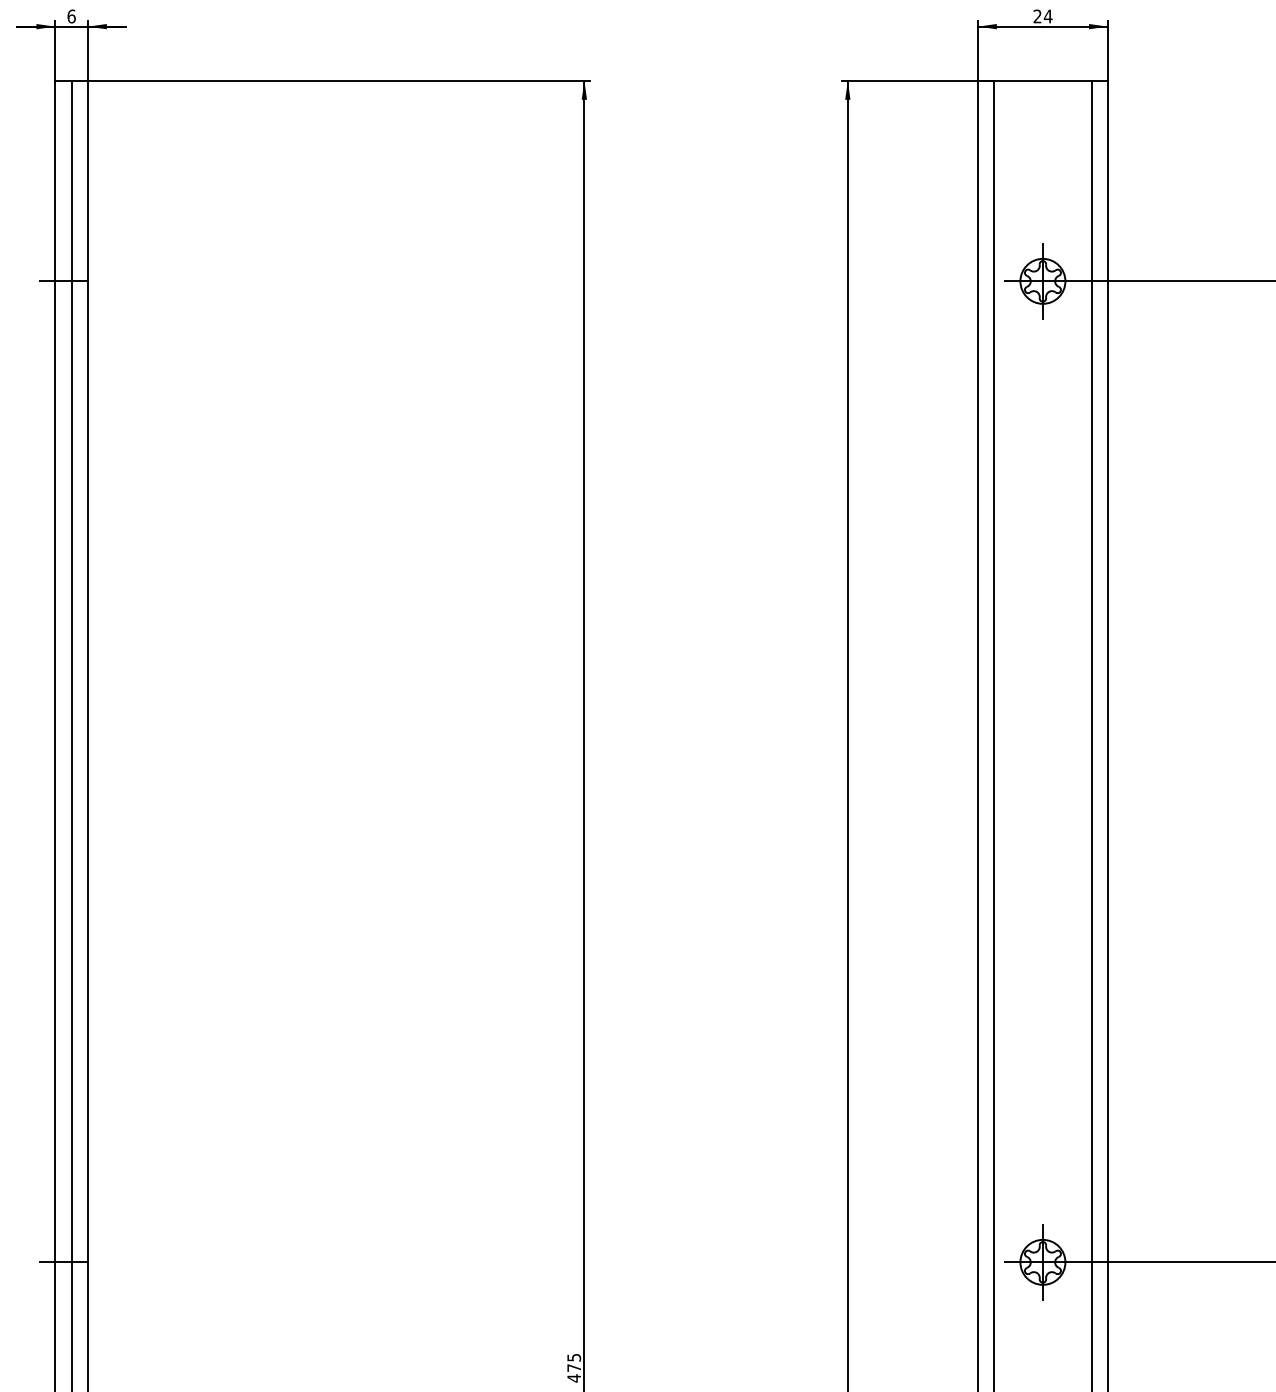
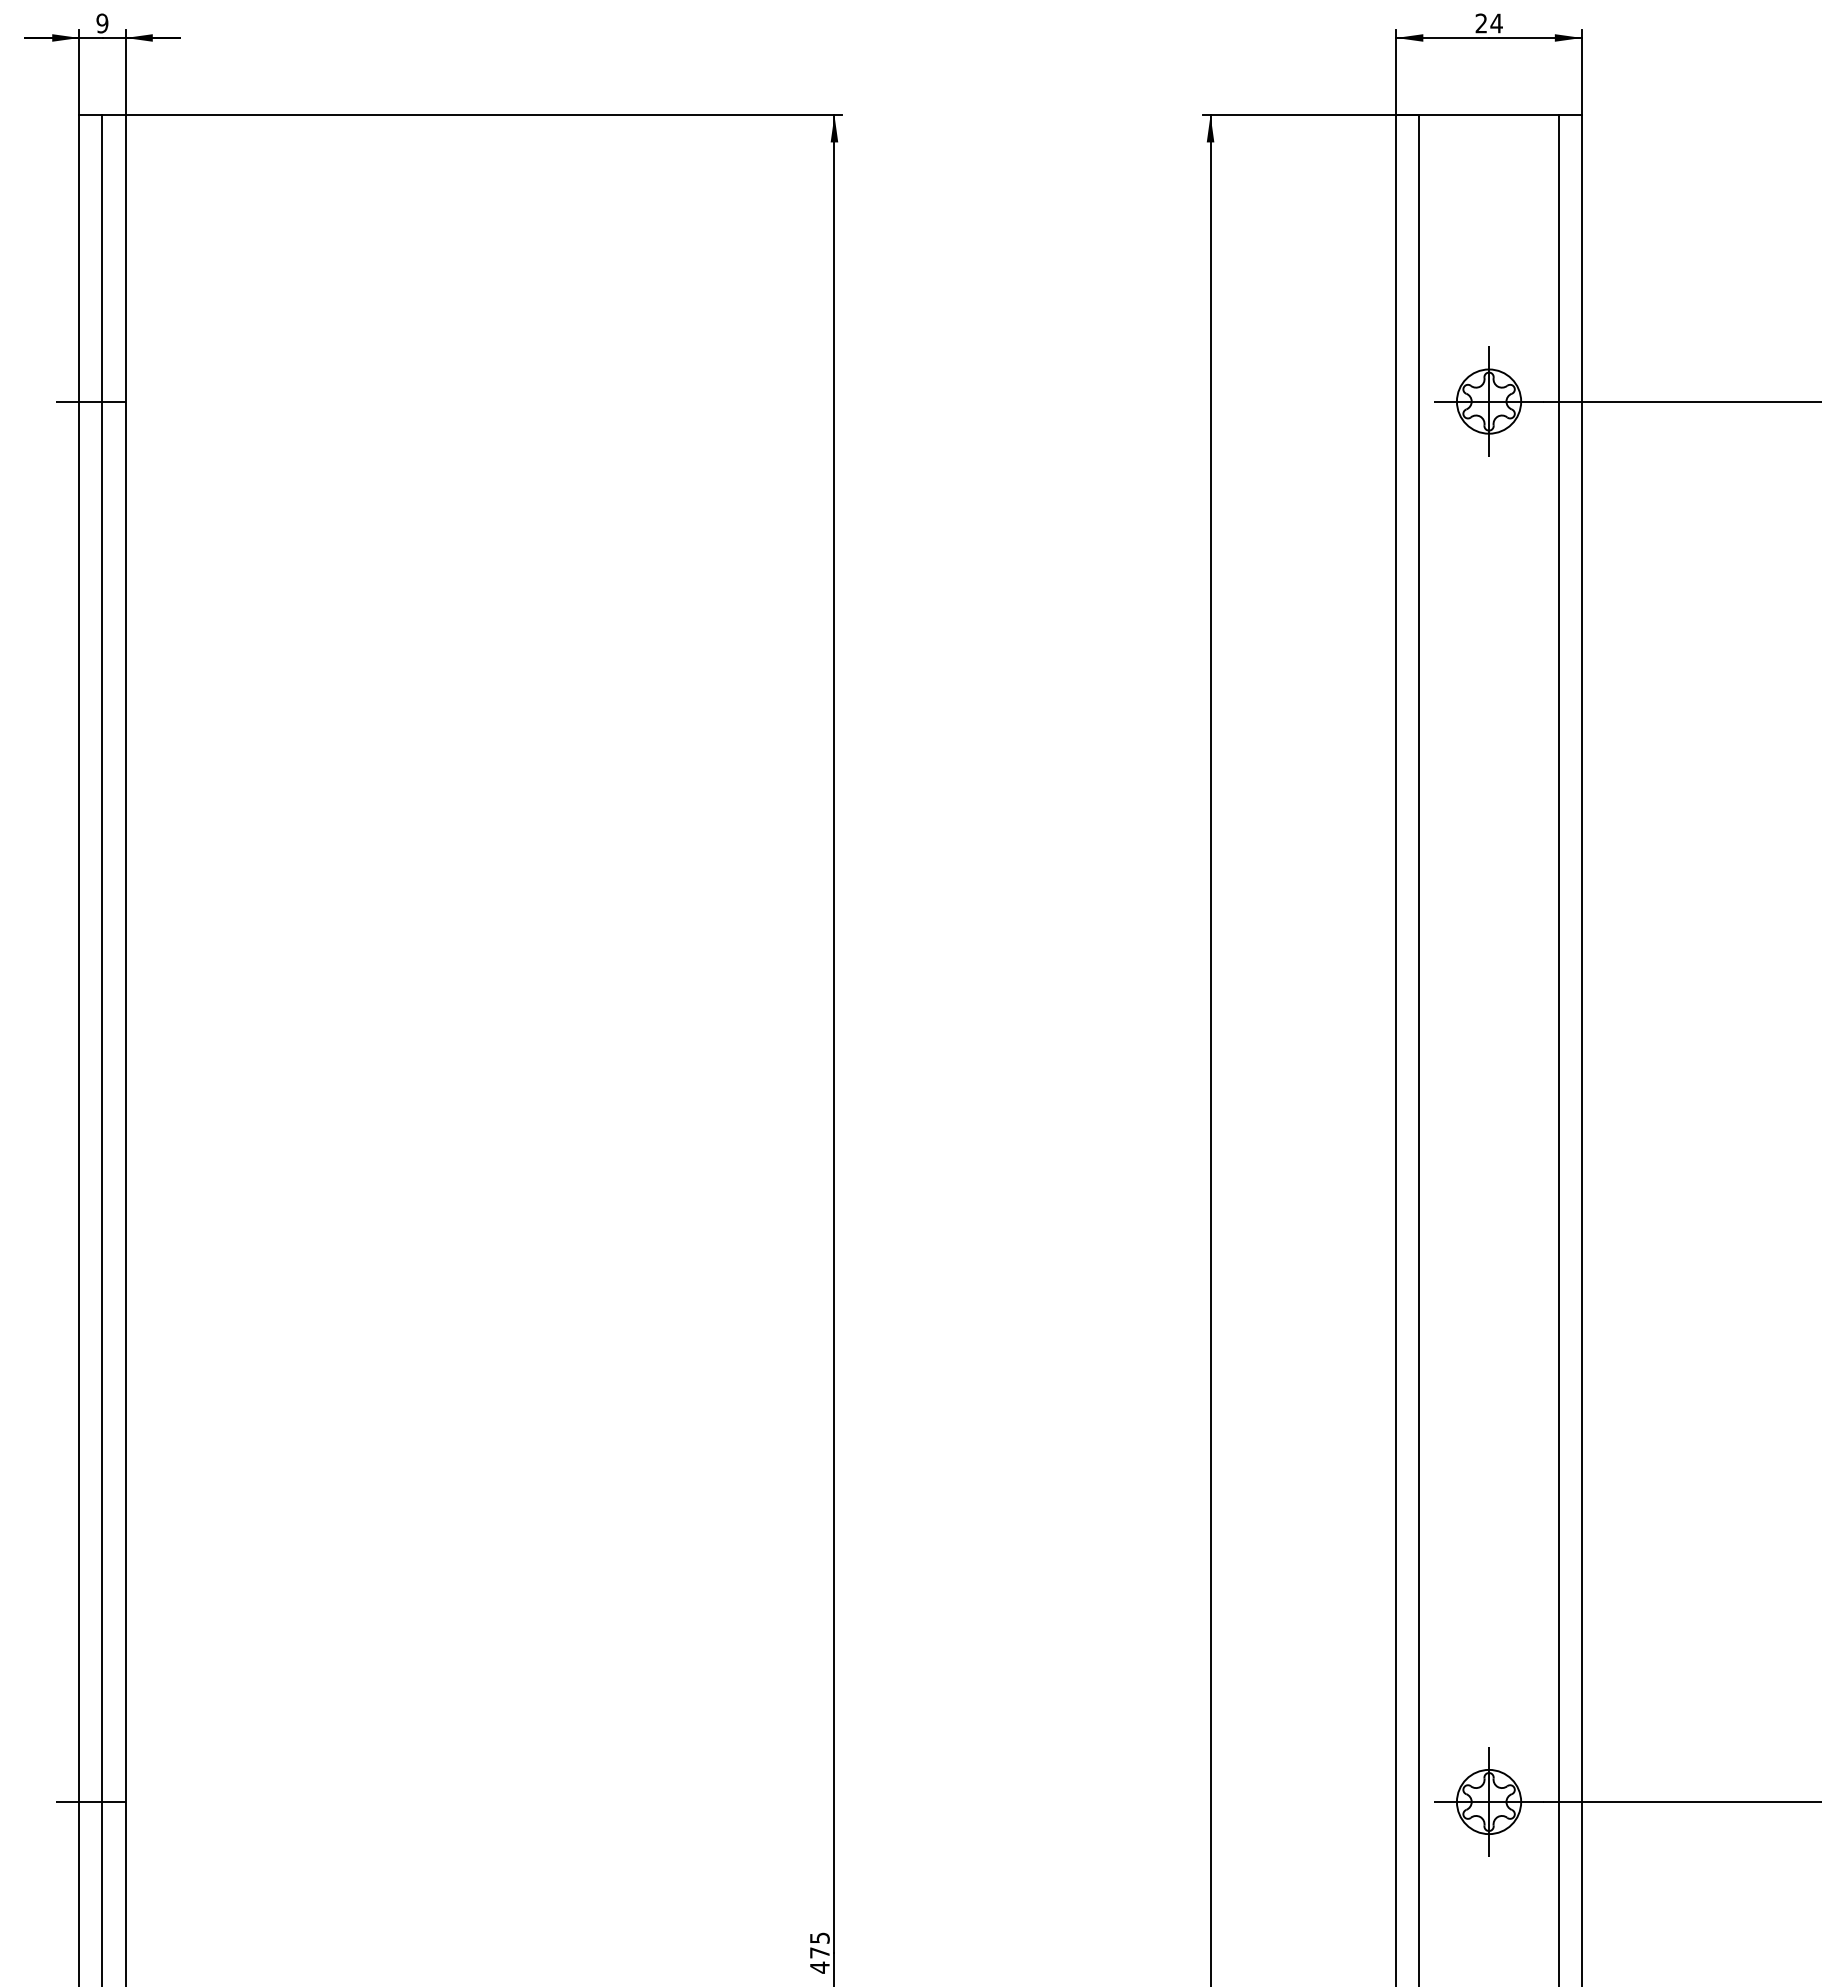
text: (71, 16) -> (102, 23), 6 -> 9

